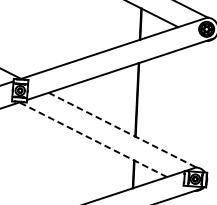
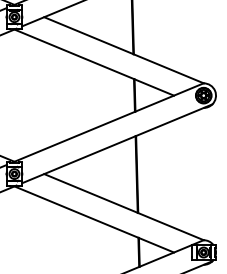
line: (122, 130) -> (124, 207), dashed -> solid
line: (92, 139) -> (93, 219), dashed -> solid

